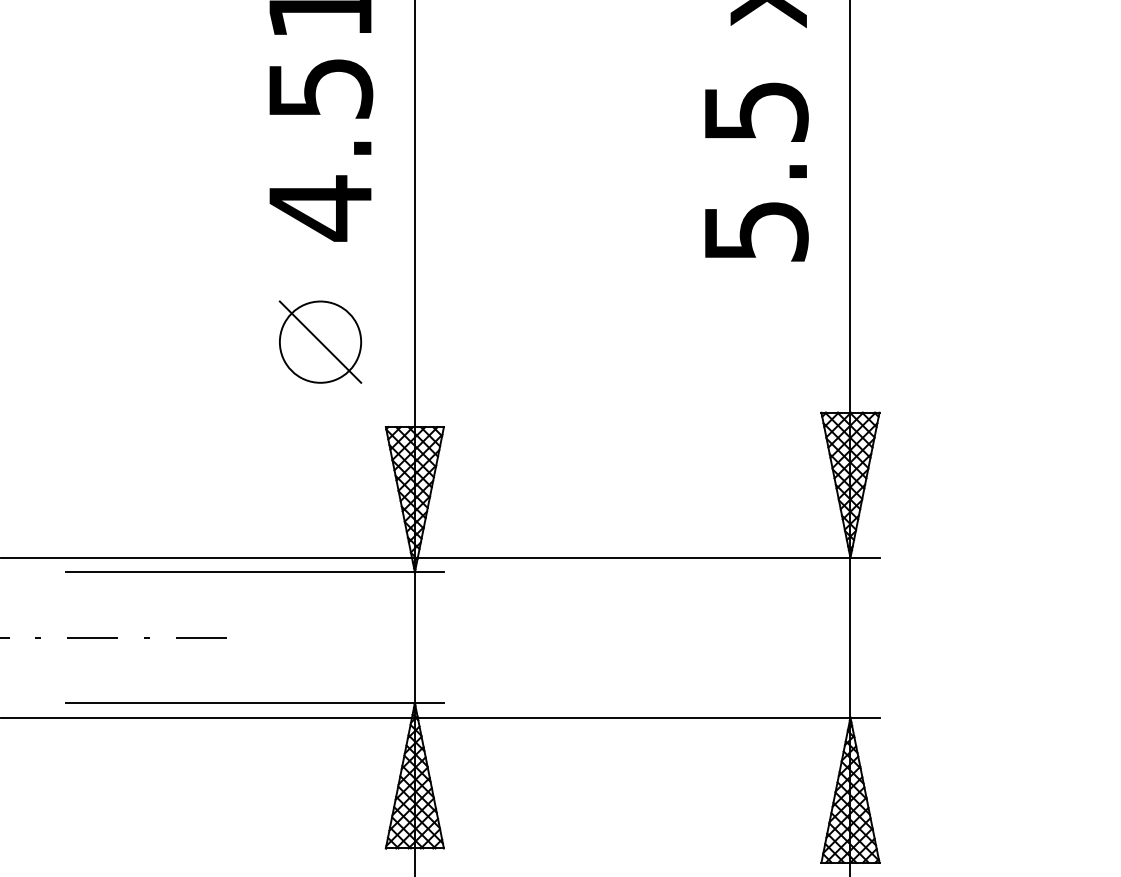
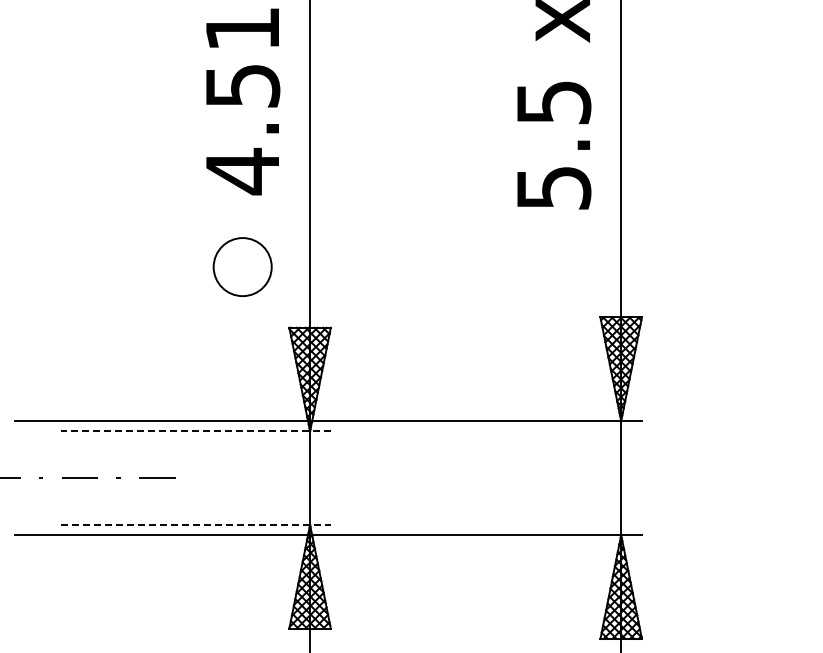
line: (320, 342) -> (242, 267), removed
line: (255, 572) -> (196, 431), solid -> dashed
line: (255, 702) -> (196, 524), solid -> dashed

